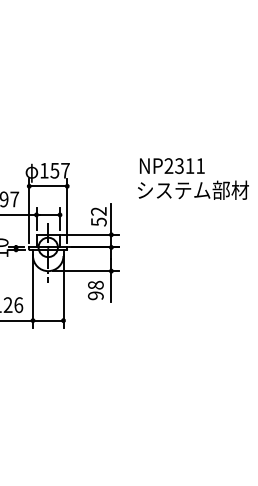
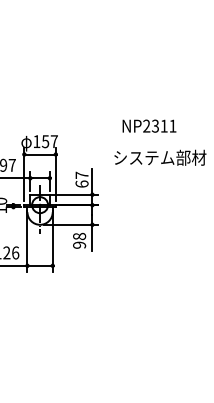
text: (172, 165) -> (149, 125), moved
text: (98, 216) -> (81, 179), 52 -> 67

